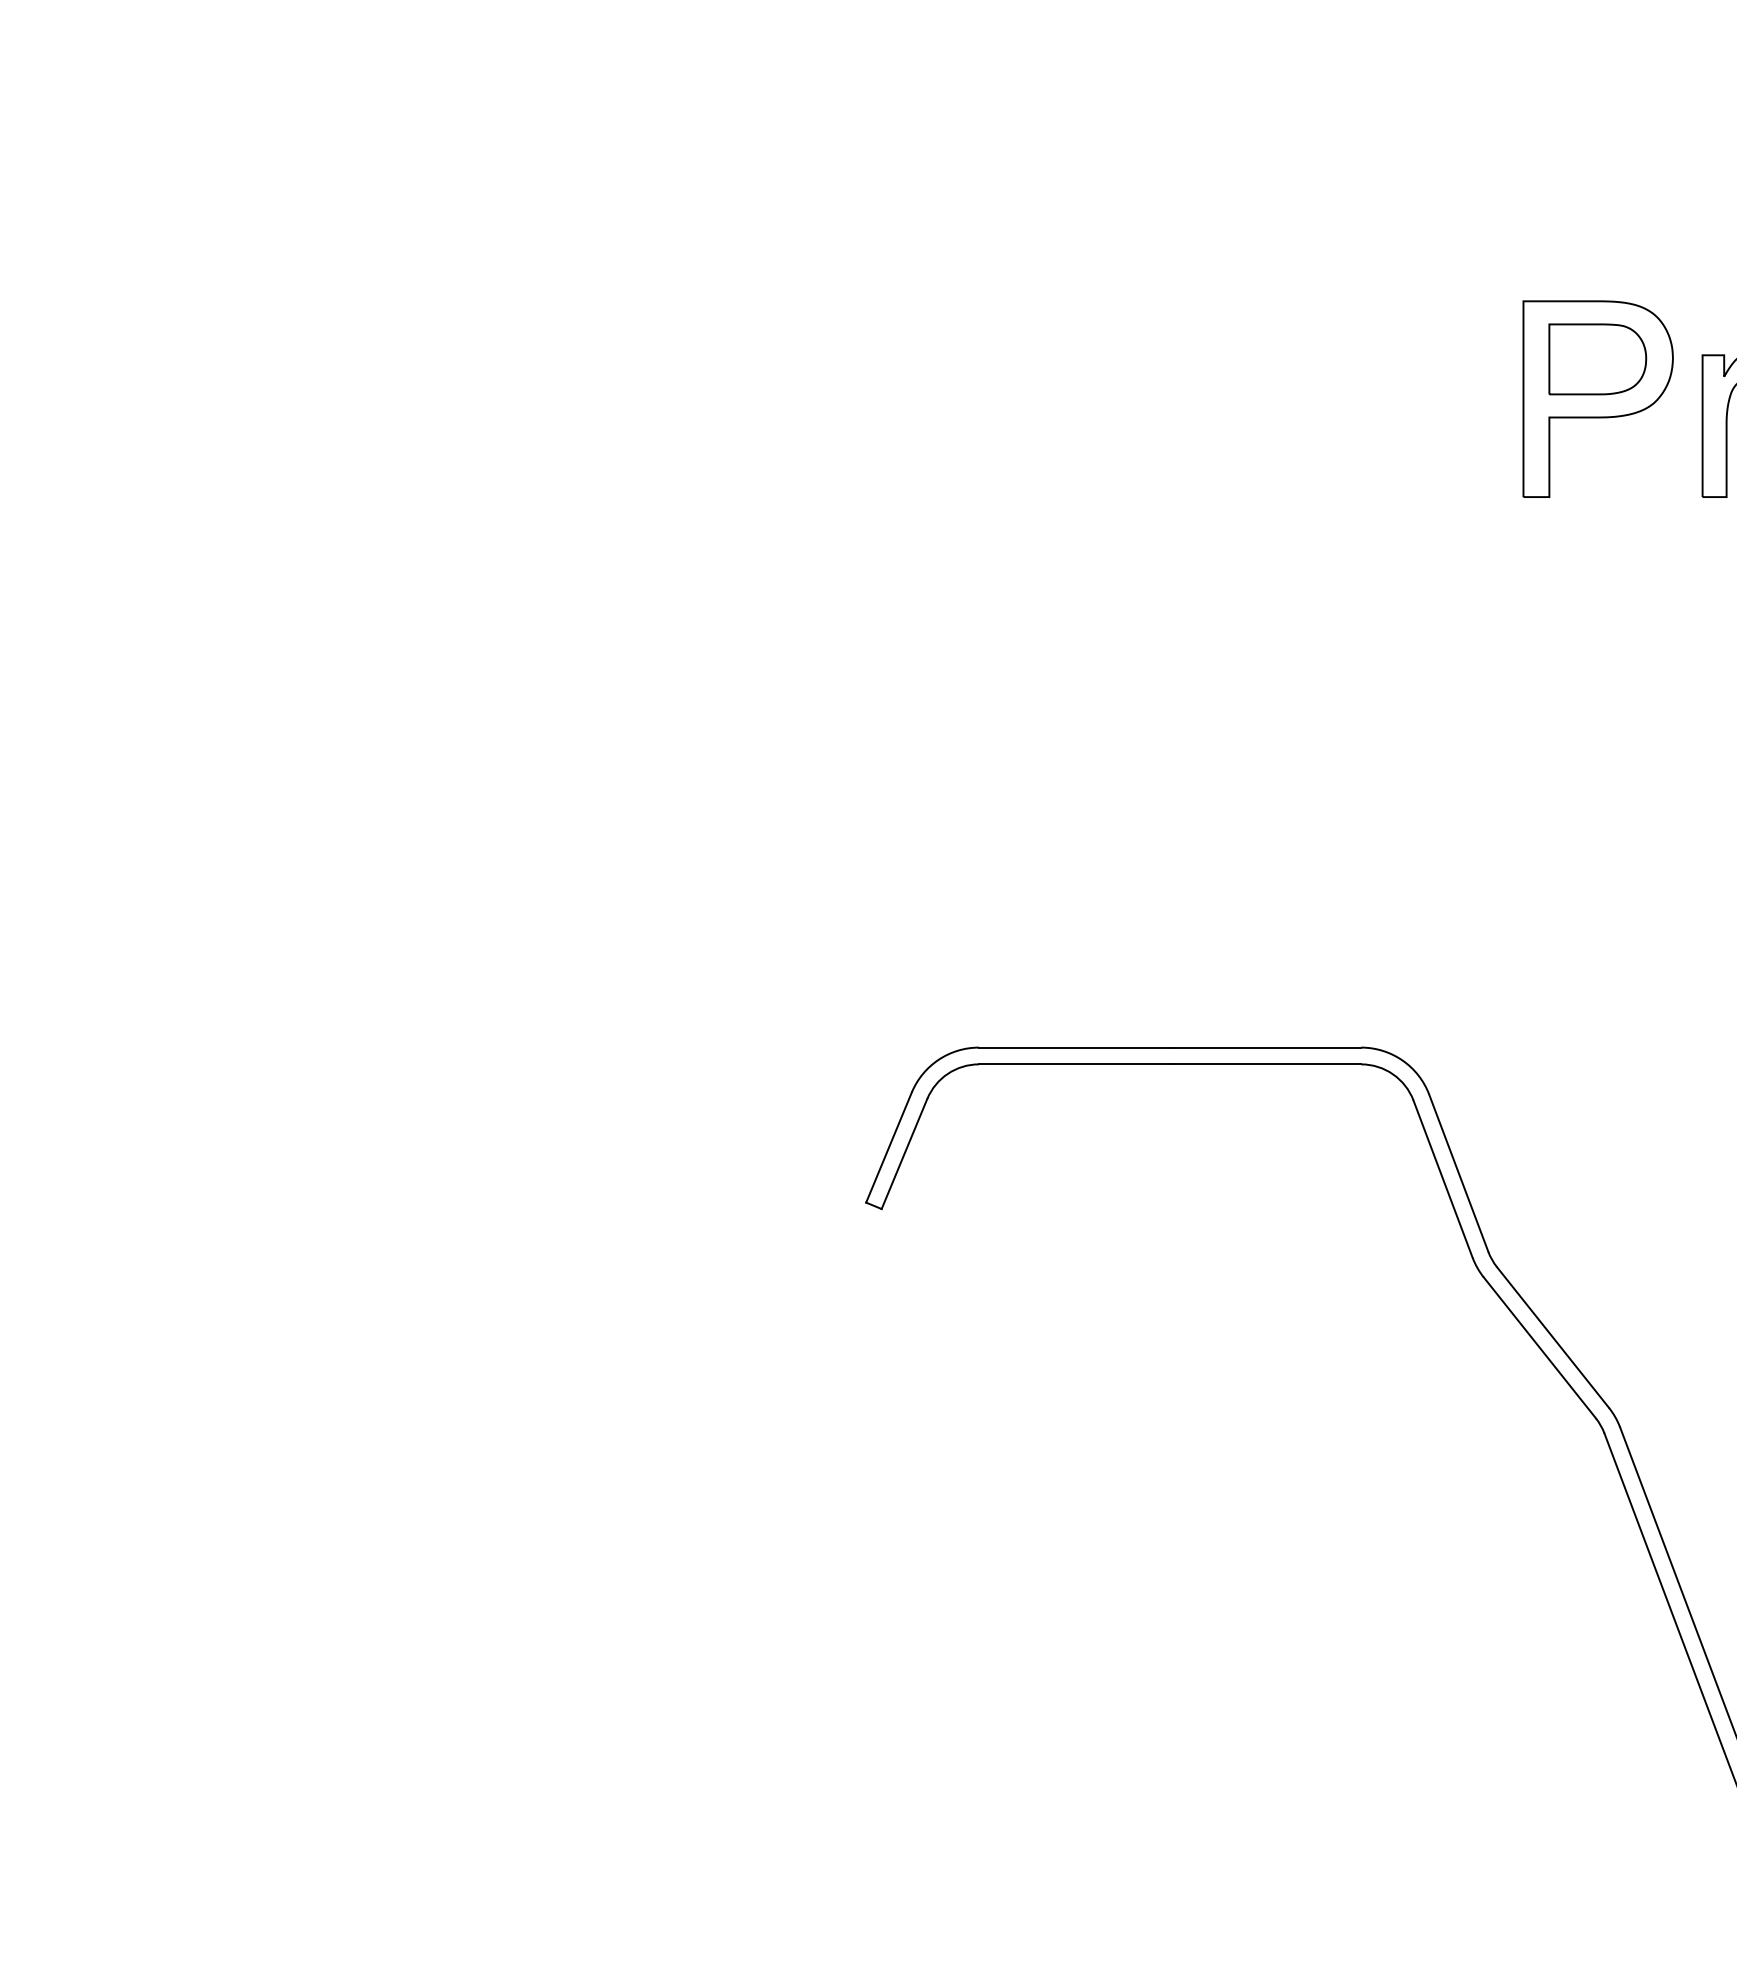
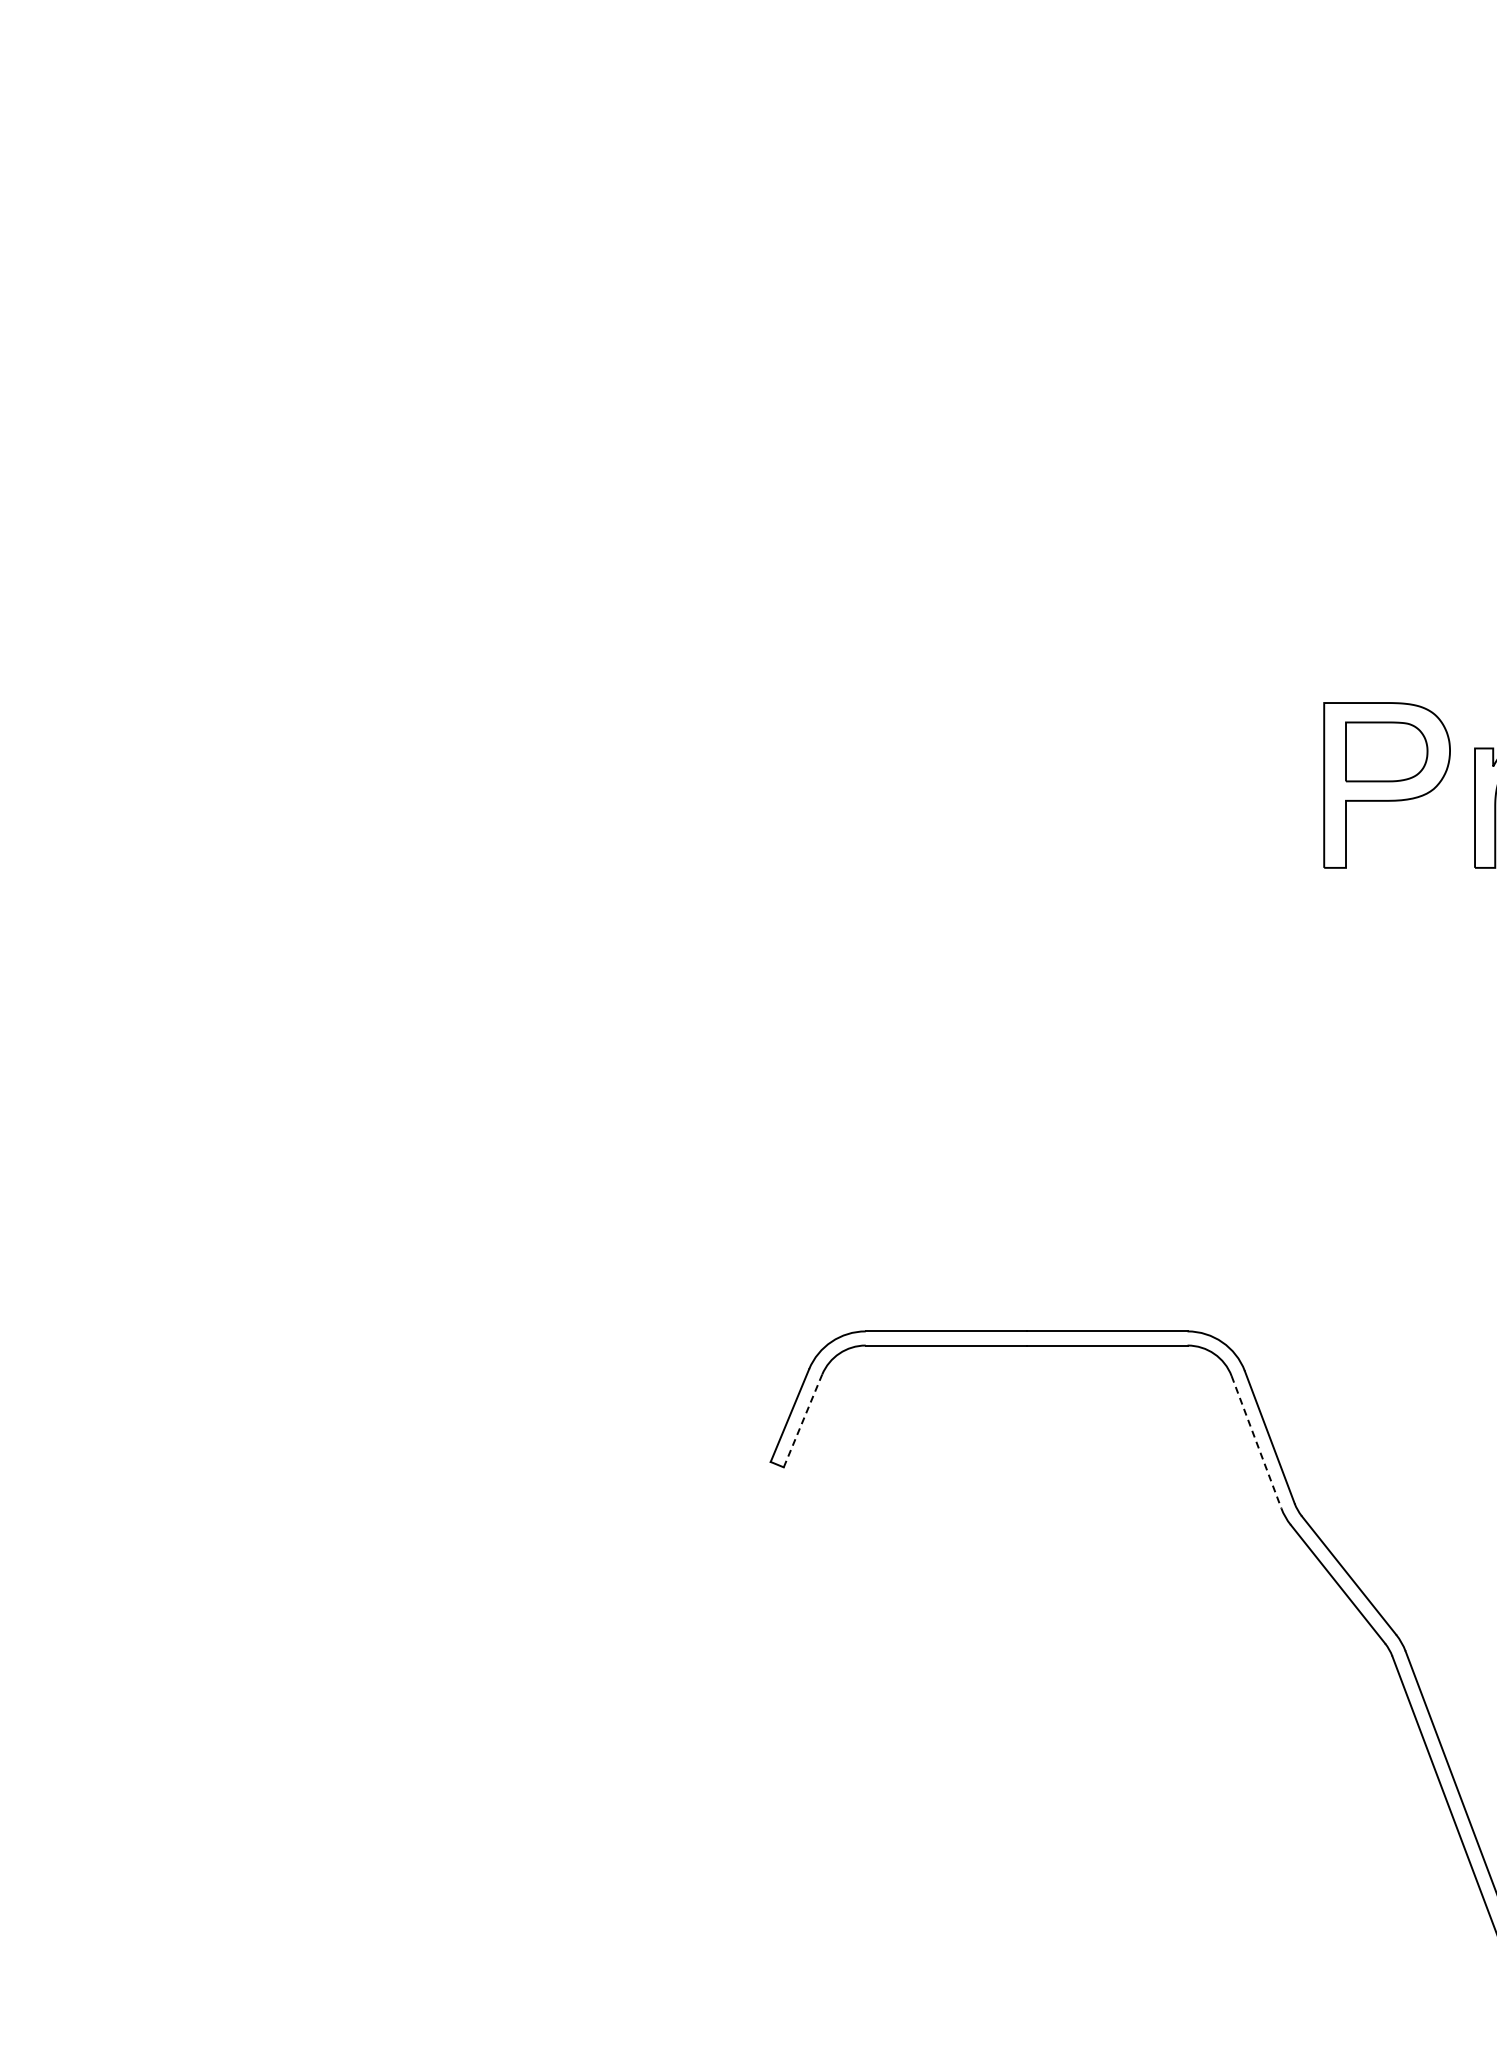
line: (905, 1153) -> (803, 1420), solid -> dashed
line: (1443, 1179) -> (1256, 1442), solid -> dashed

